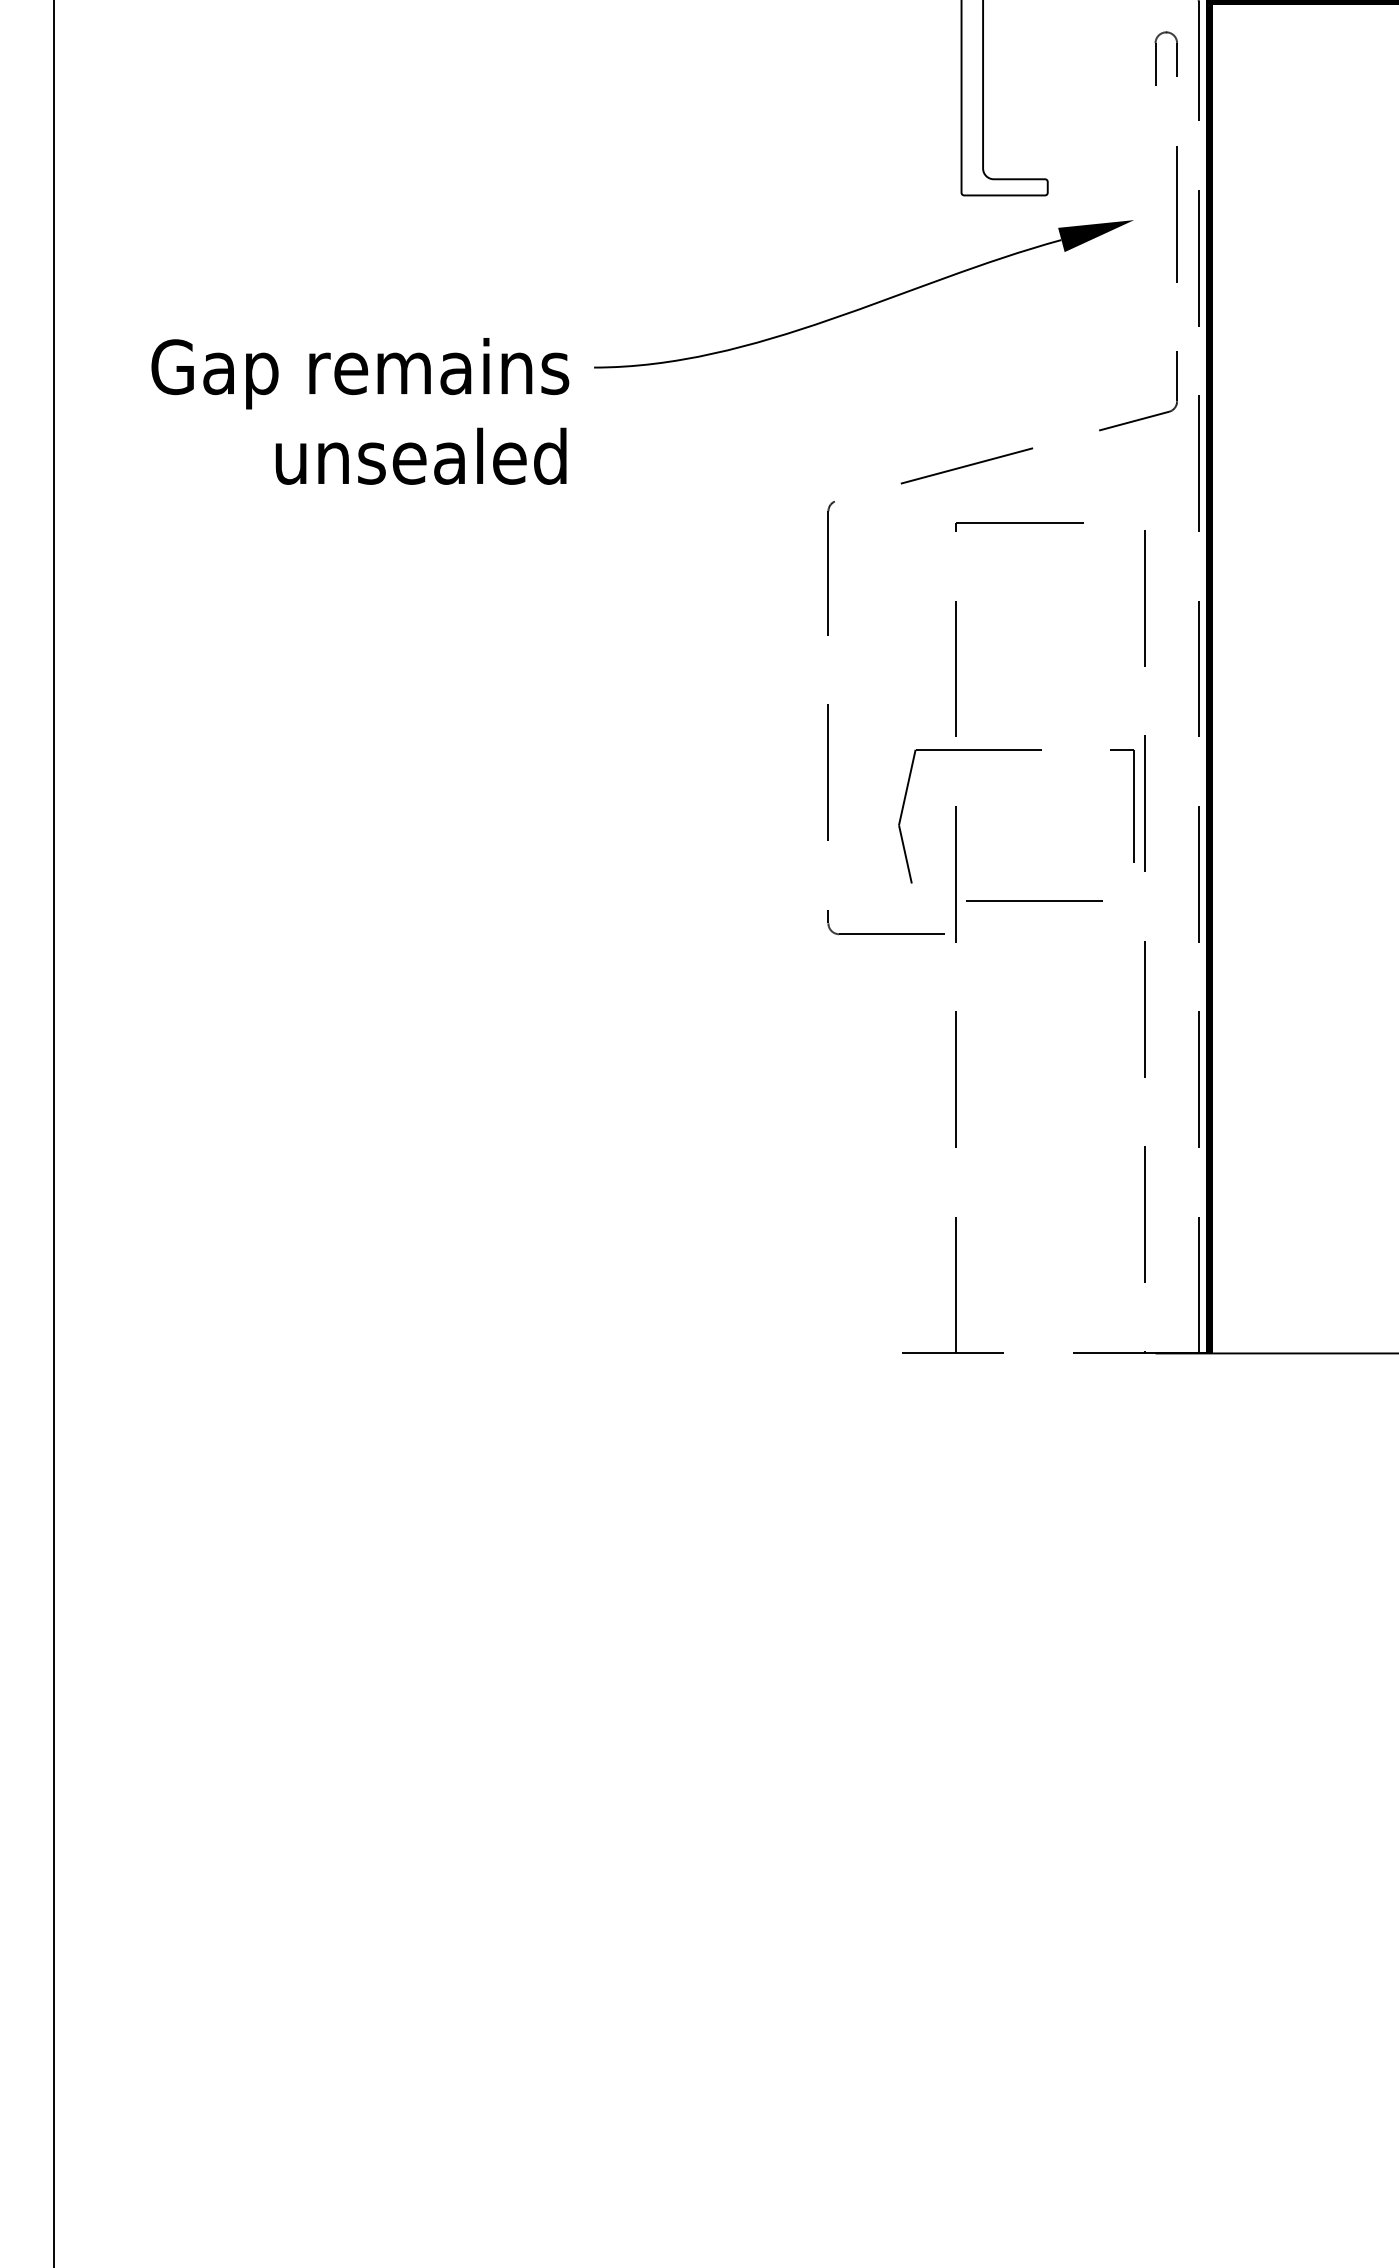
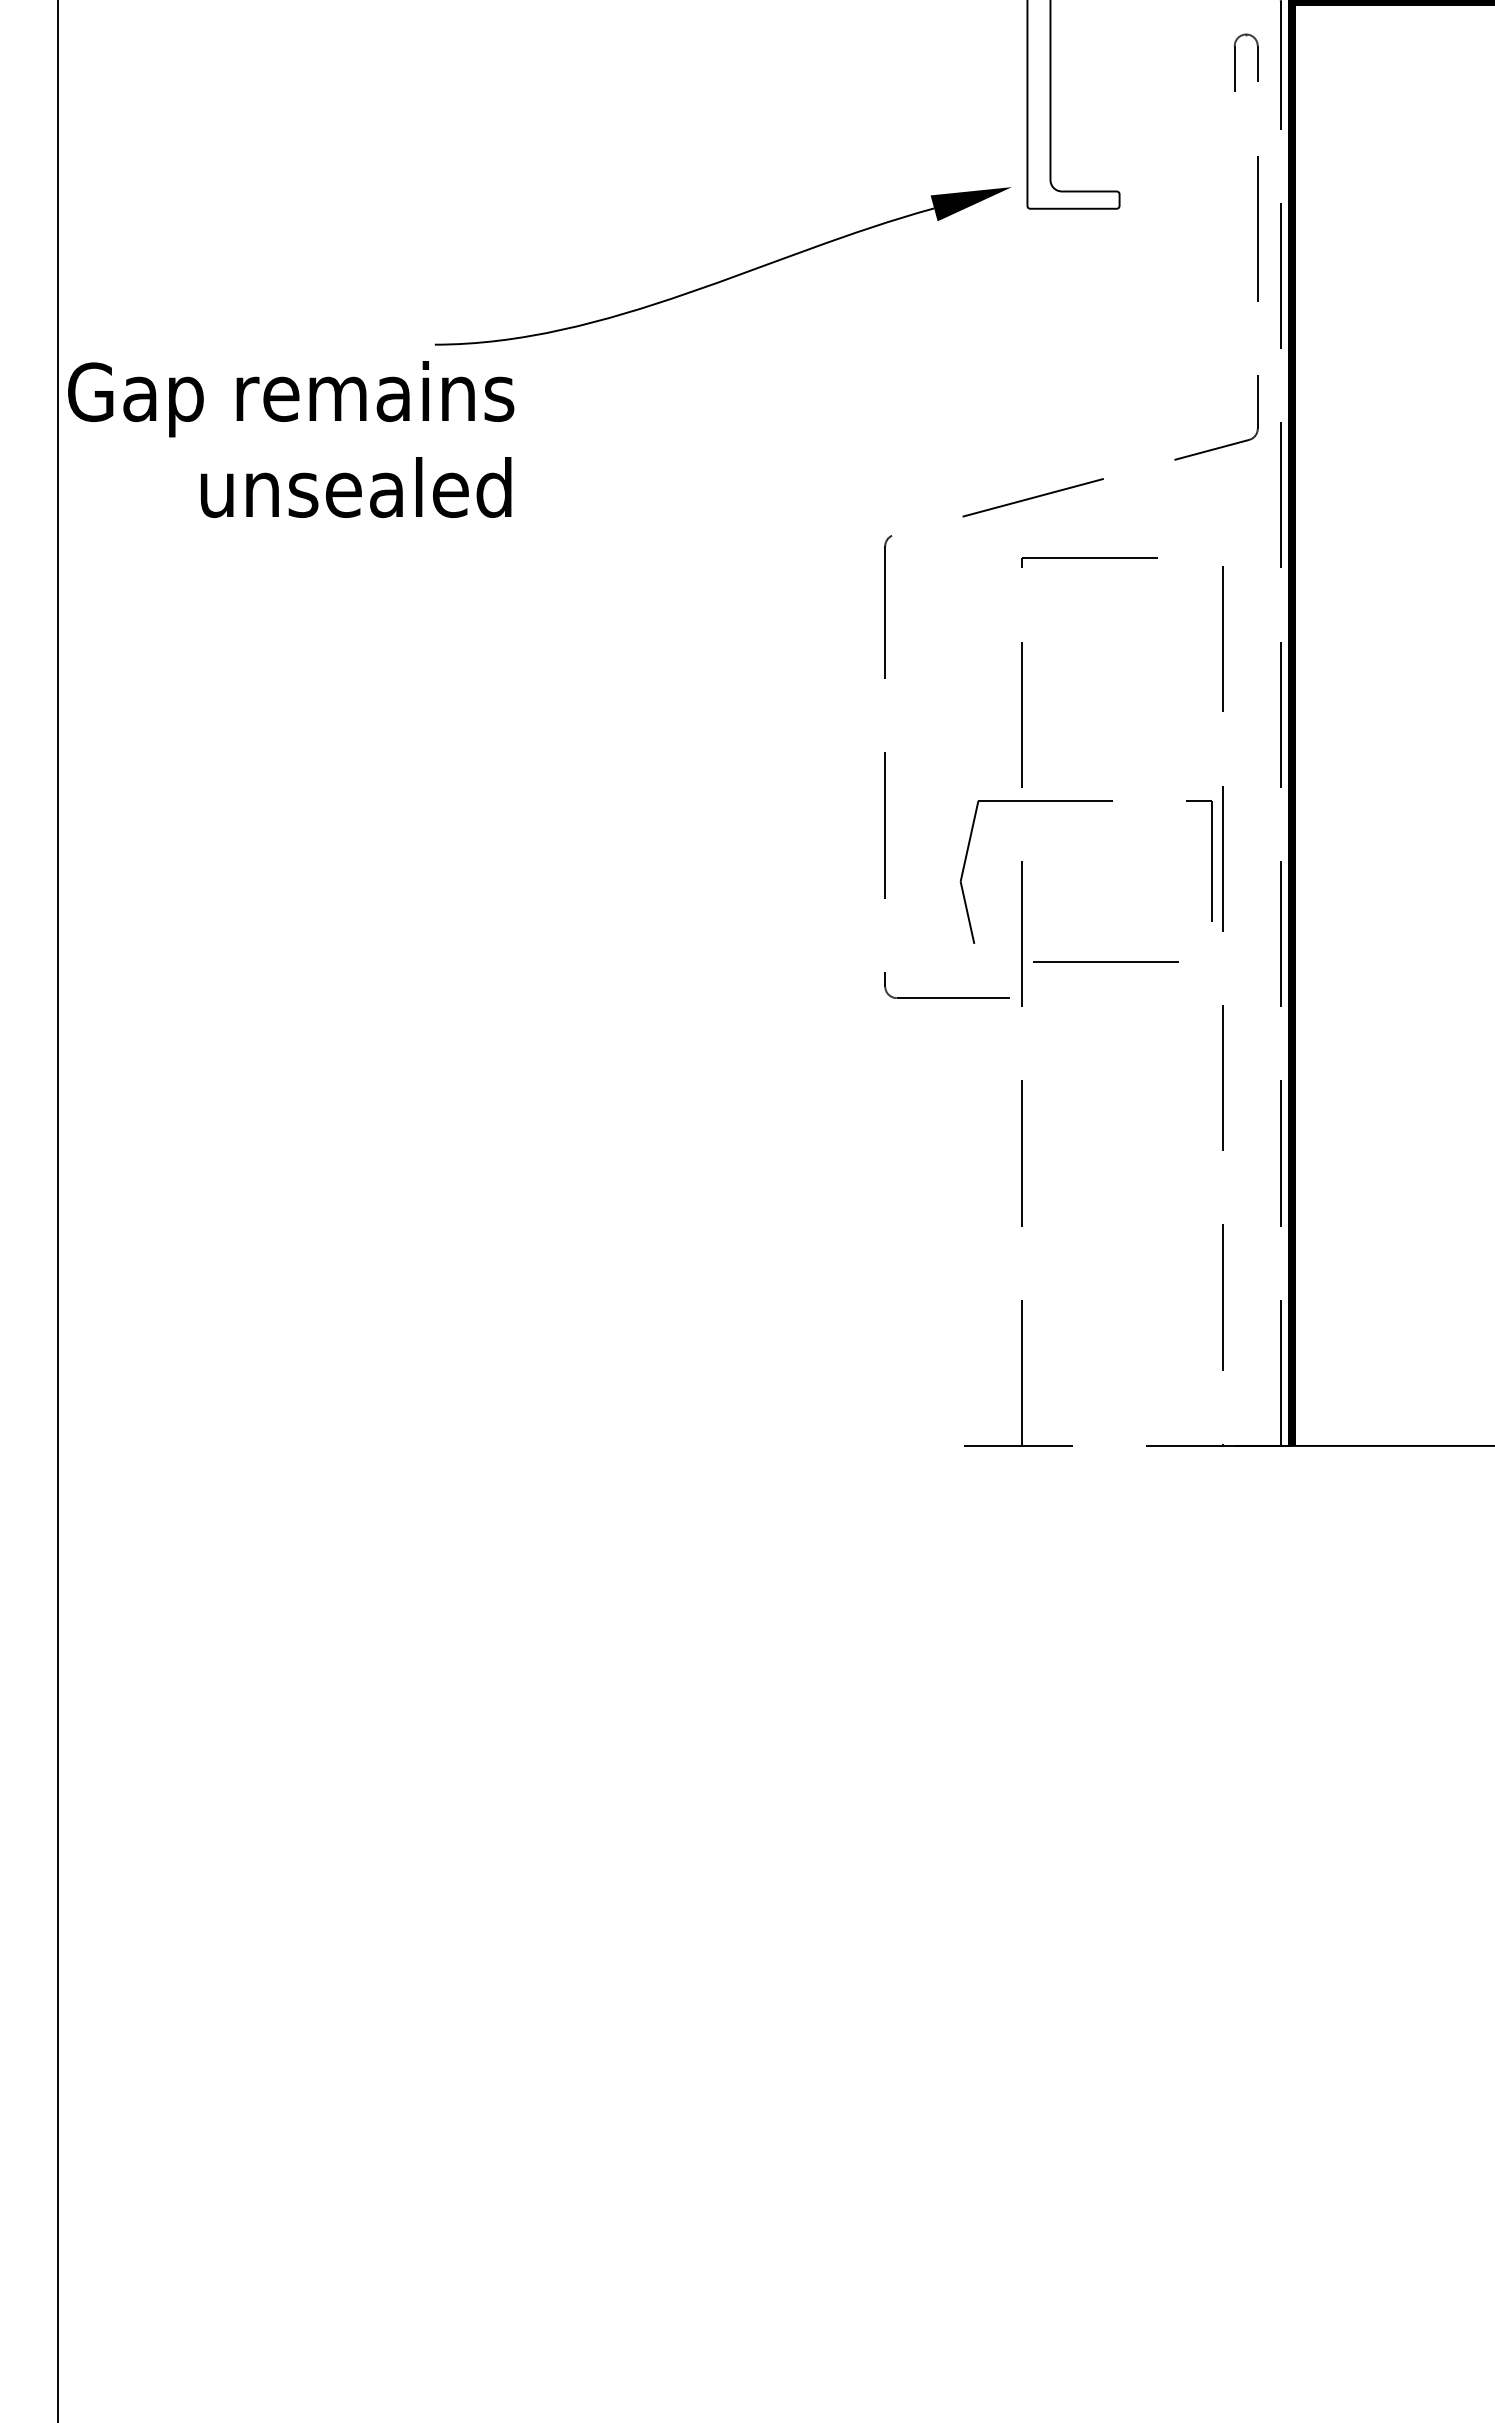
part: (866, 305) -> (725, 278), moved
text: (360, 411) -> (291, 439), moved

